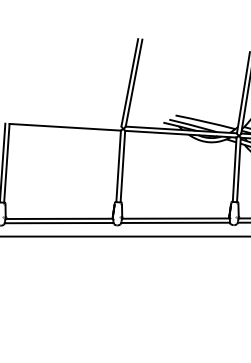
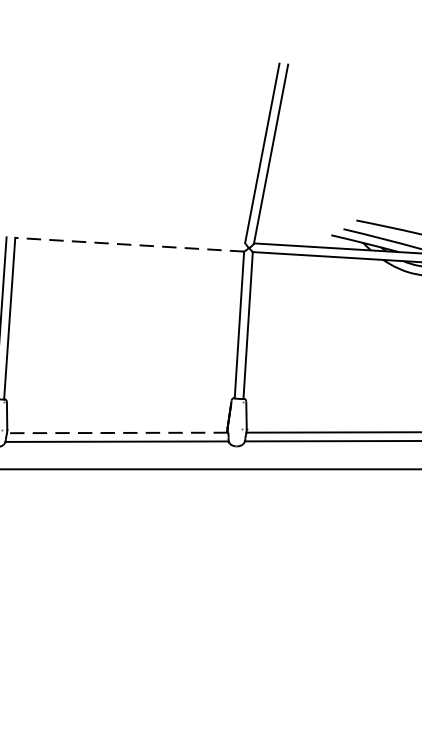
line: (65, 127) -> (130, 245), solid -> dashed
line: (59, 218) -> (117, 432), solid -> dashed

